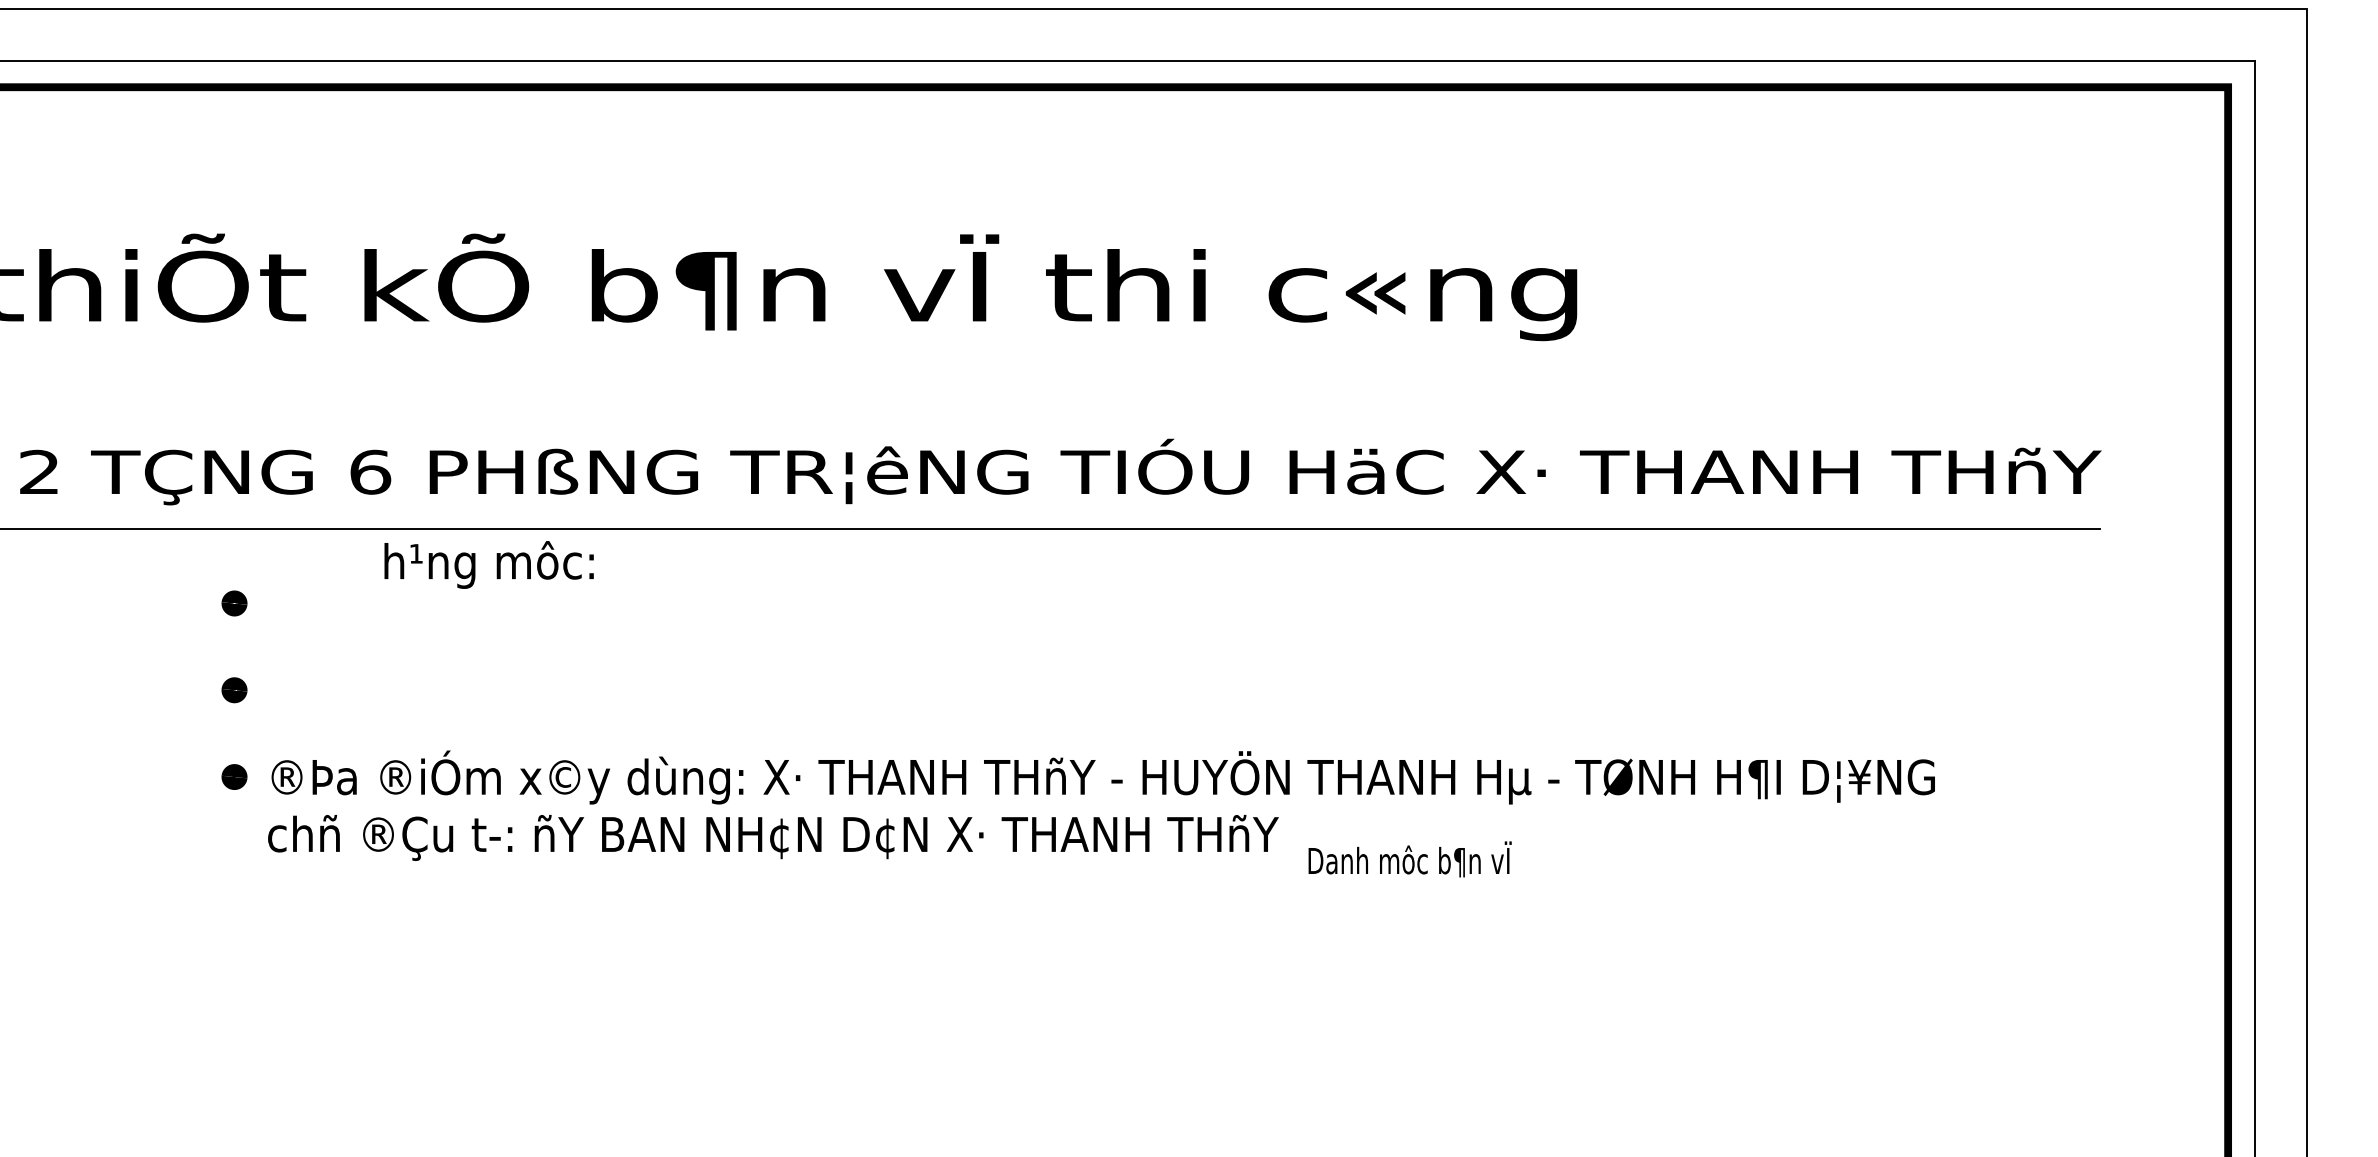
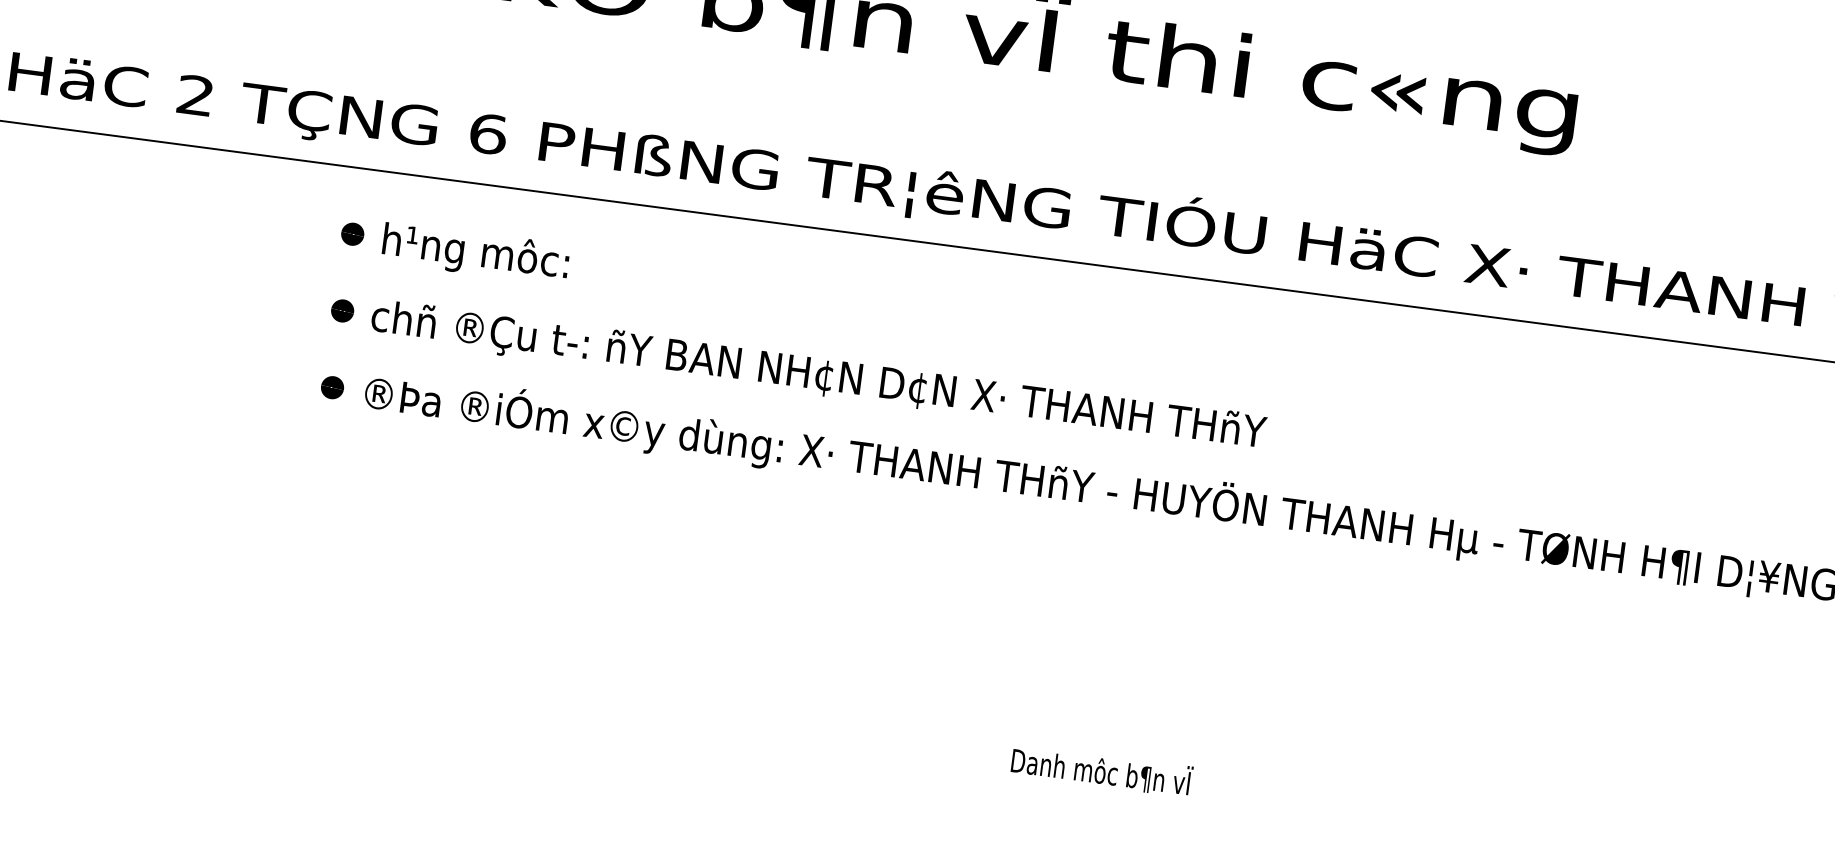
text: (488, 564) -> (475, 253), moved
text: (773, 837) -> (818, 376), moved
text: (1409, 859) -> (1101, 770), moved

